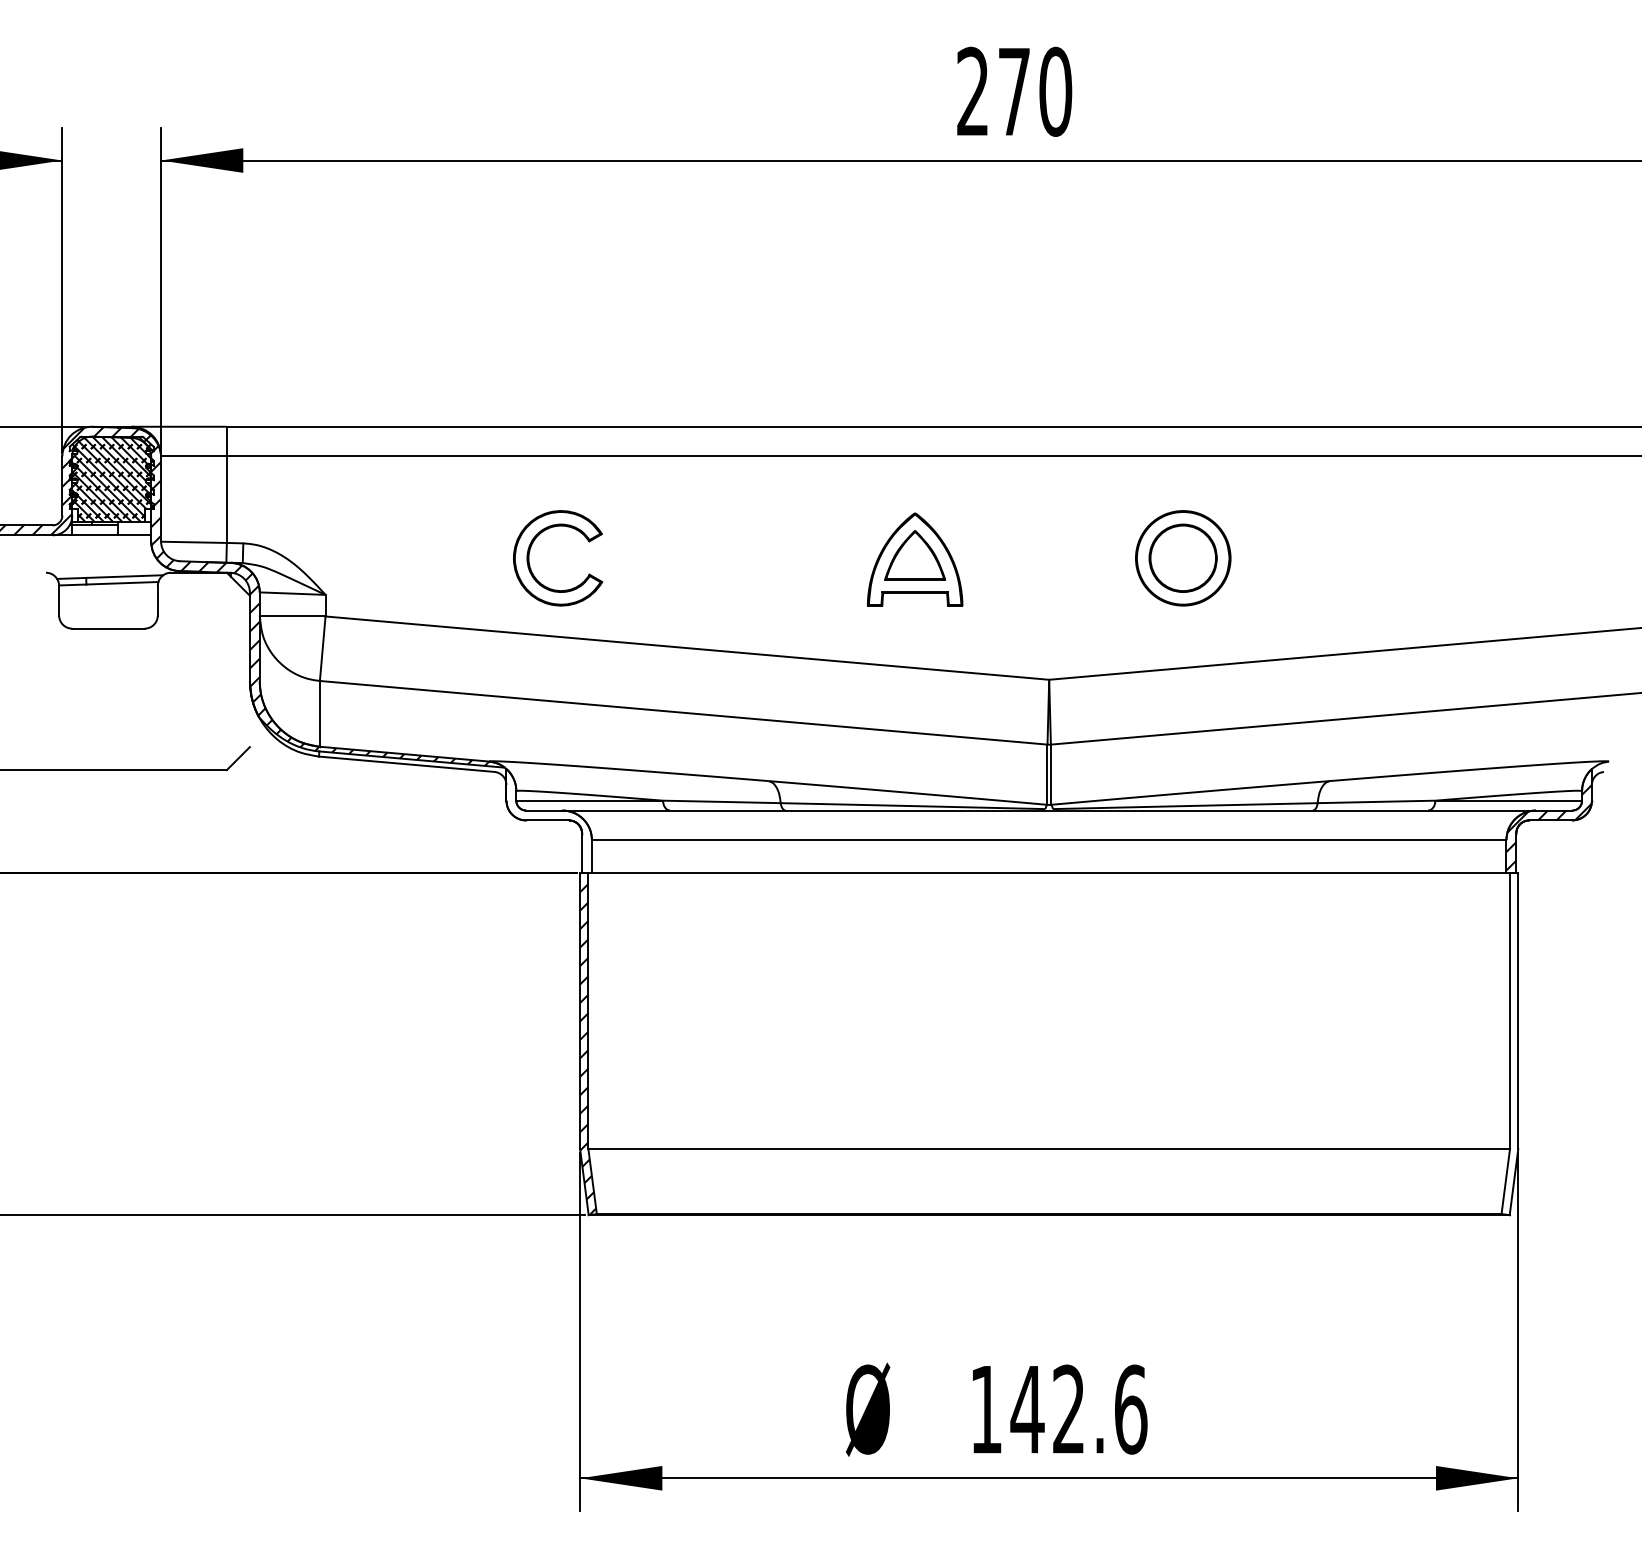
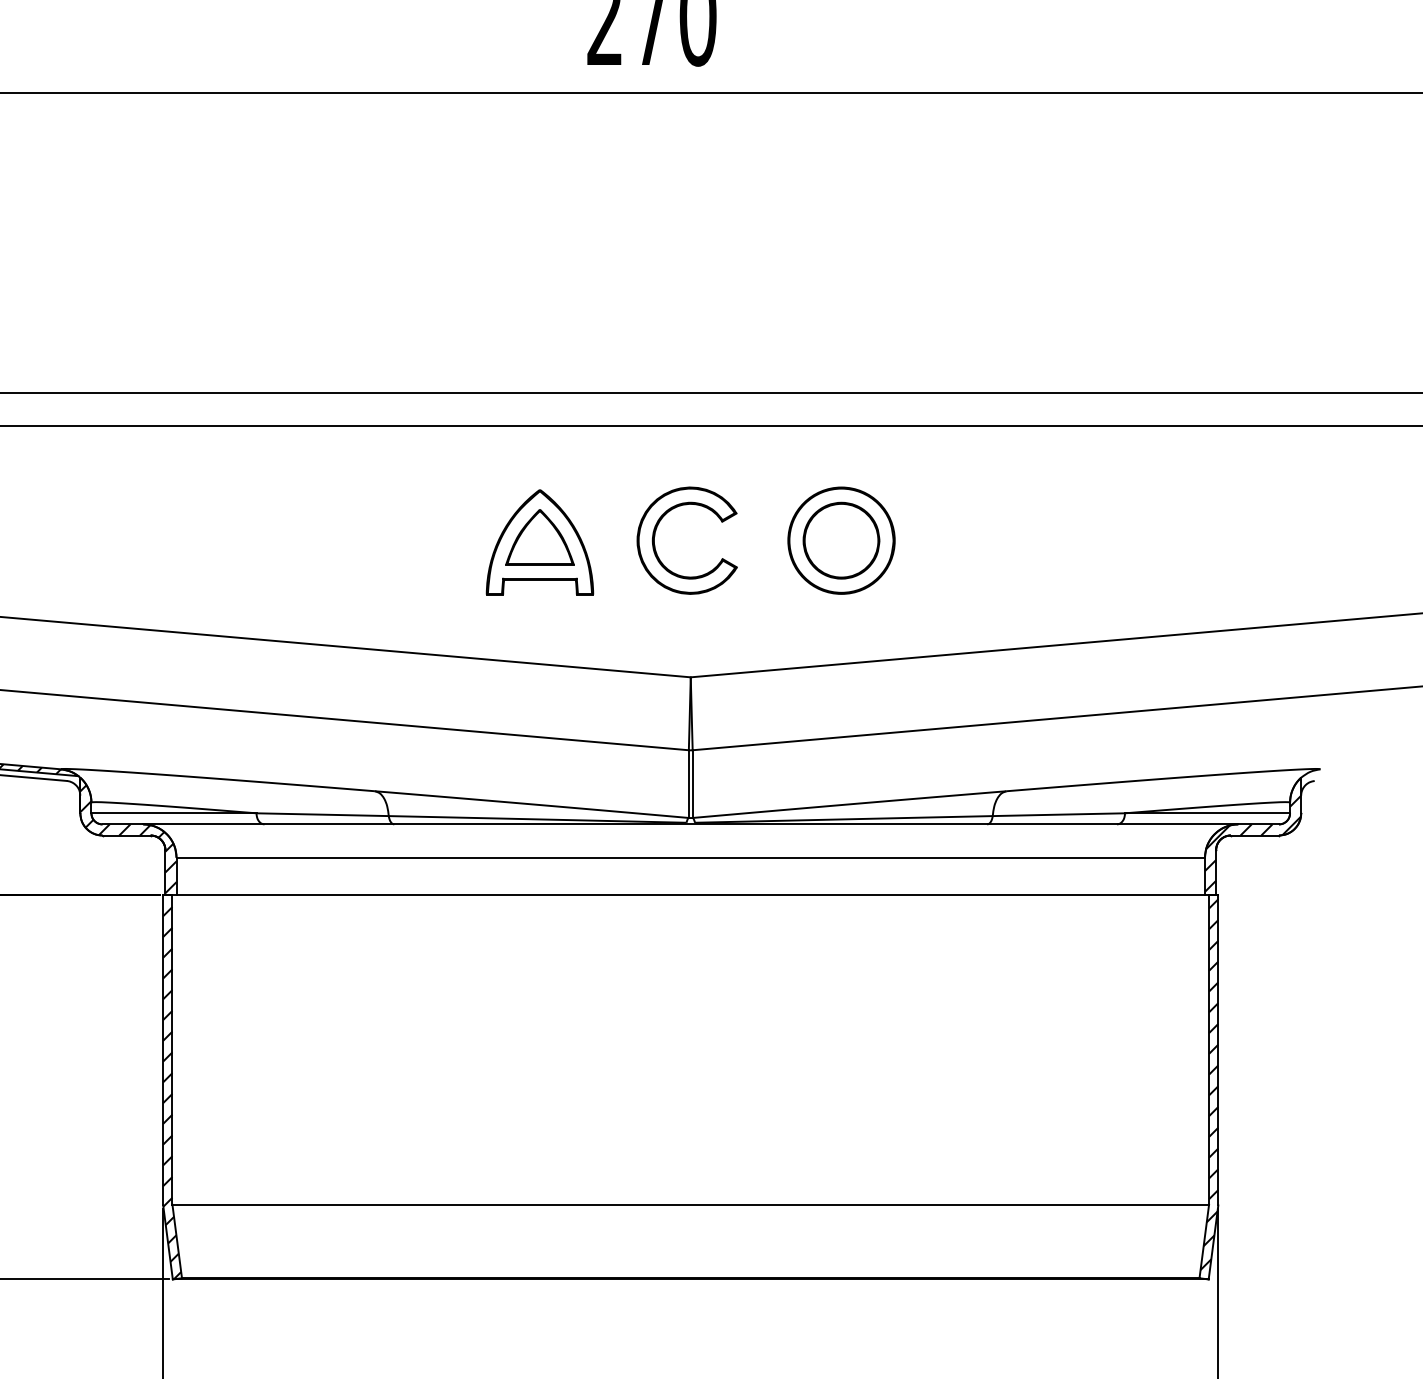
part: (531, 568) -> (657, 552), moved
hatch: (548, 823) -> (127, 838), added
hatch: (1510, 1041) -> (1209, 1084), added

